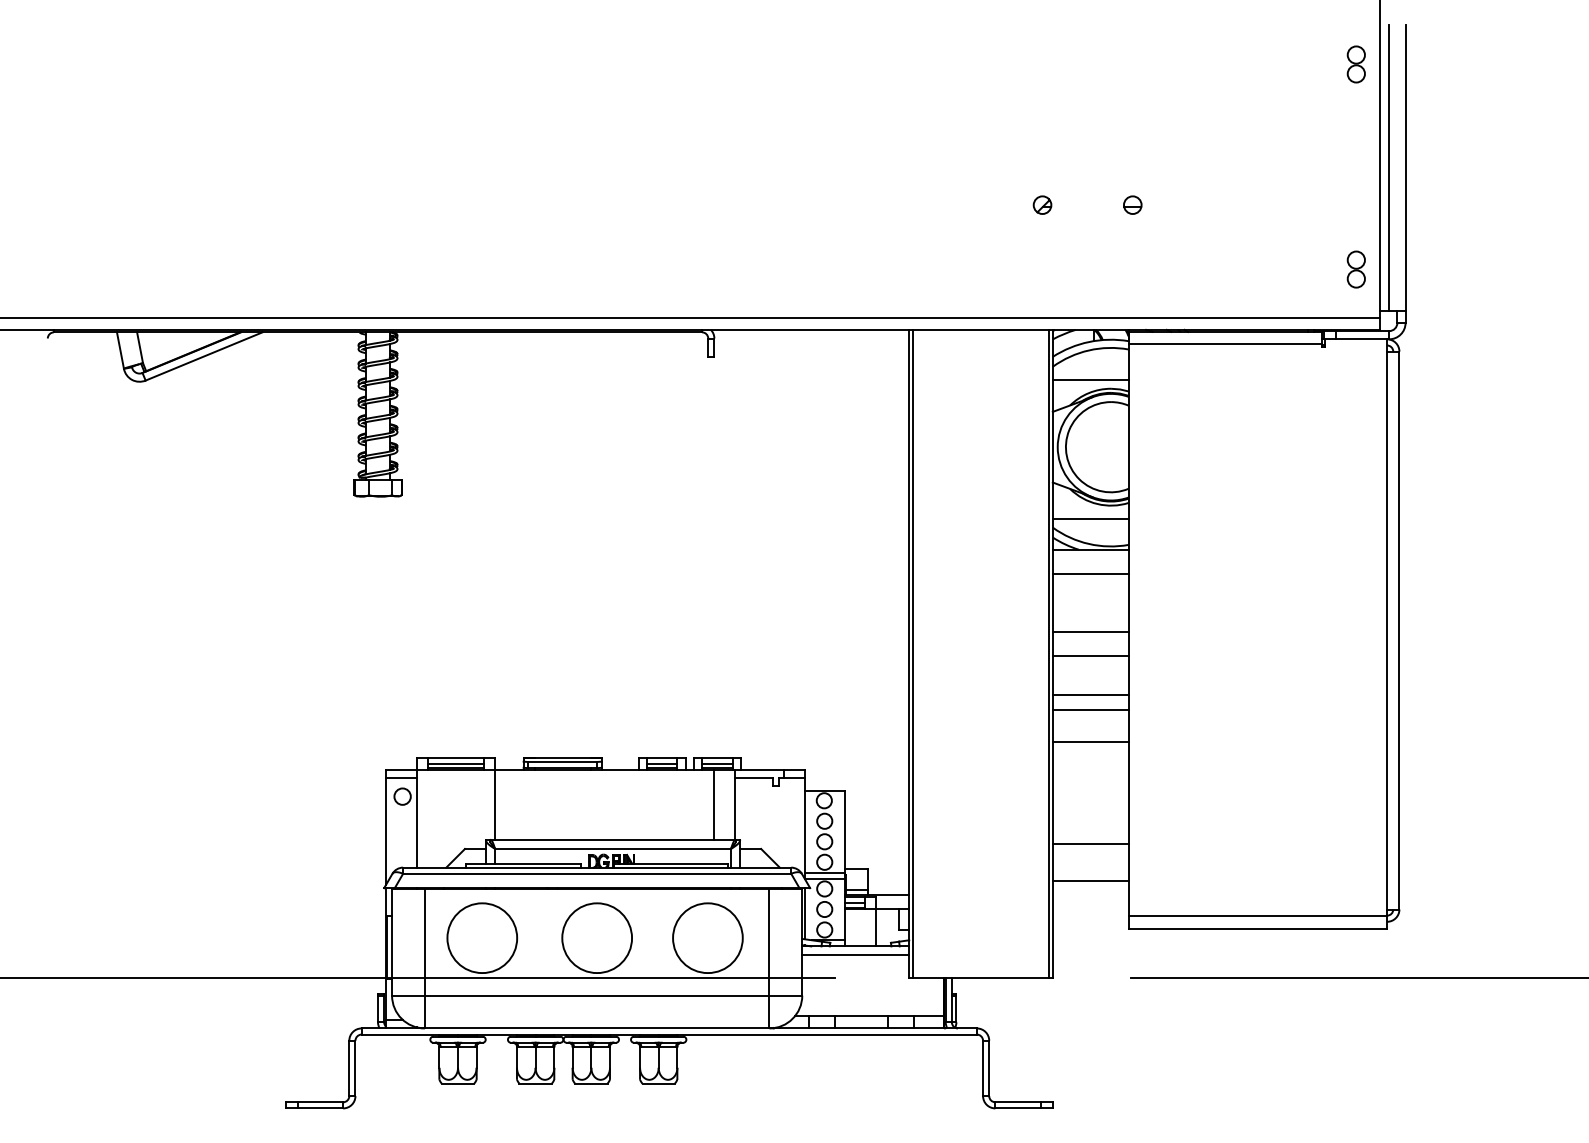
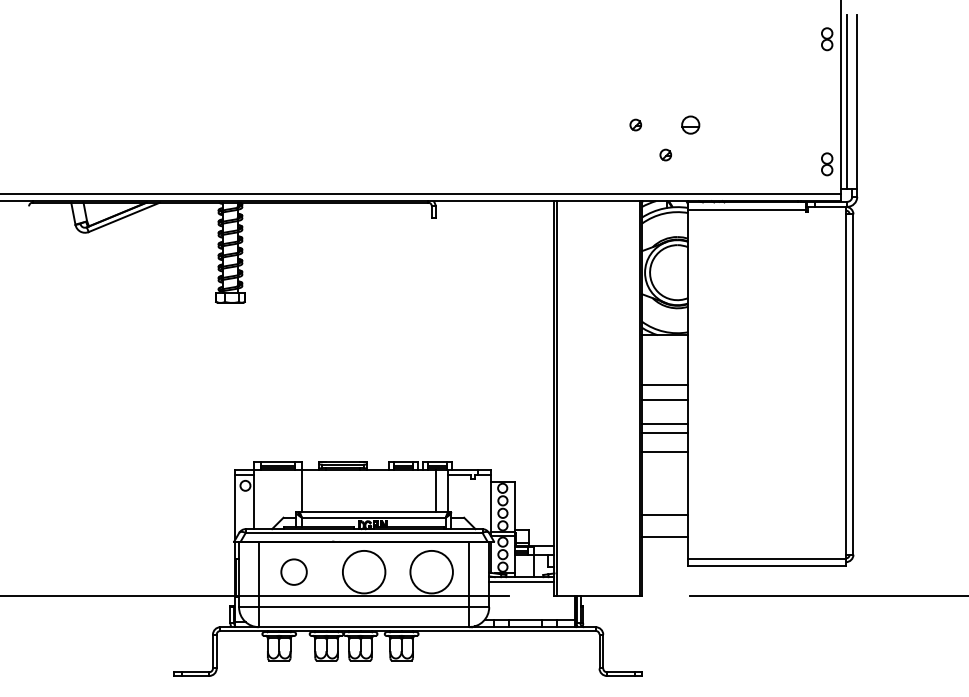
part: (1132, 204) -> (690, 124), size x1.6
part: (1091, 253) -> (665, 154), added
line: (1091, 379) -> (665, 231), removed
line: (1091, 519) -> (665, 316), removed
line: (1091, 574) -> (665, 350), removed
circle: (481, 937) -> (293, 571), size x0.6

